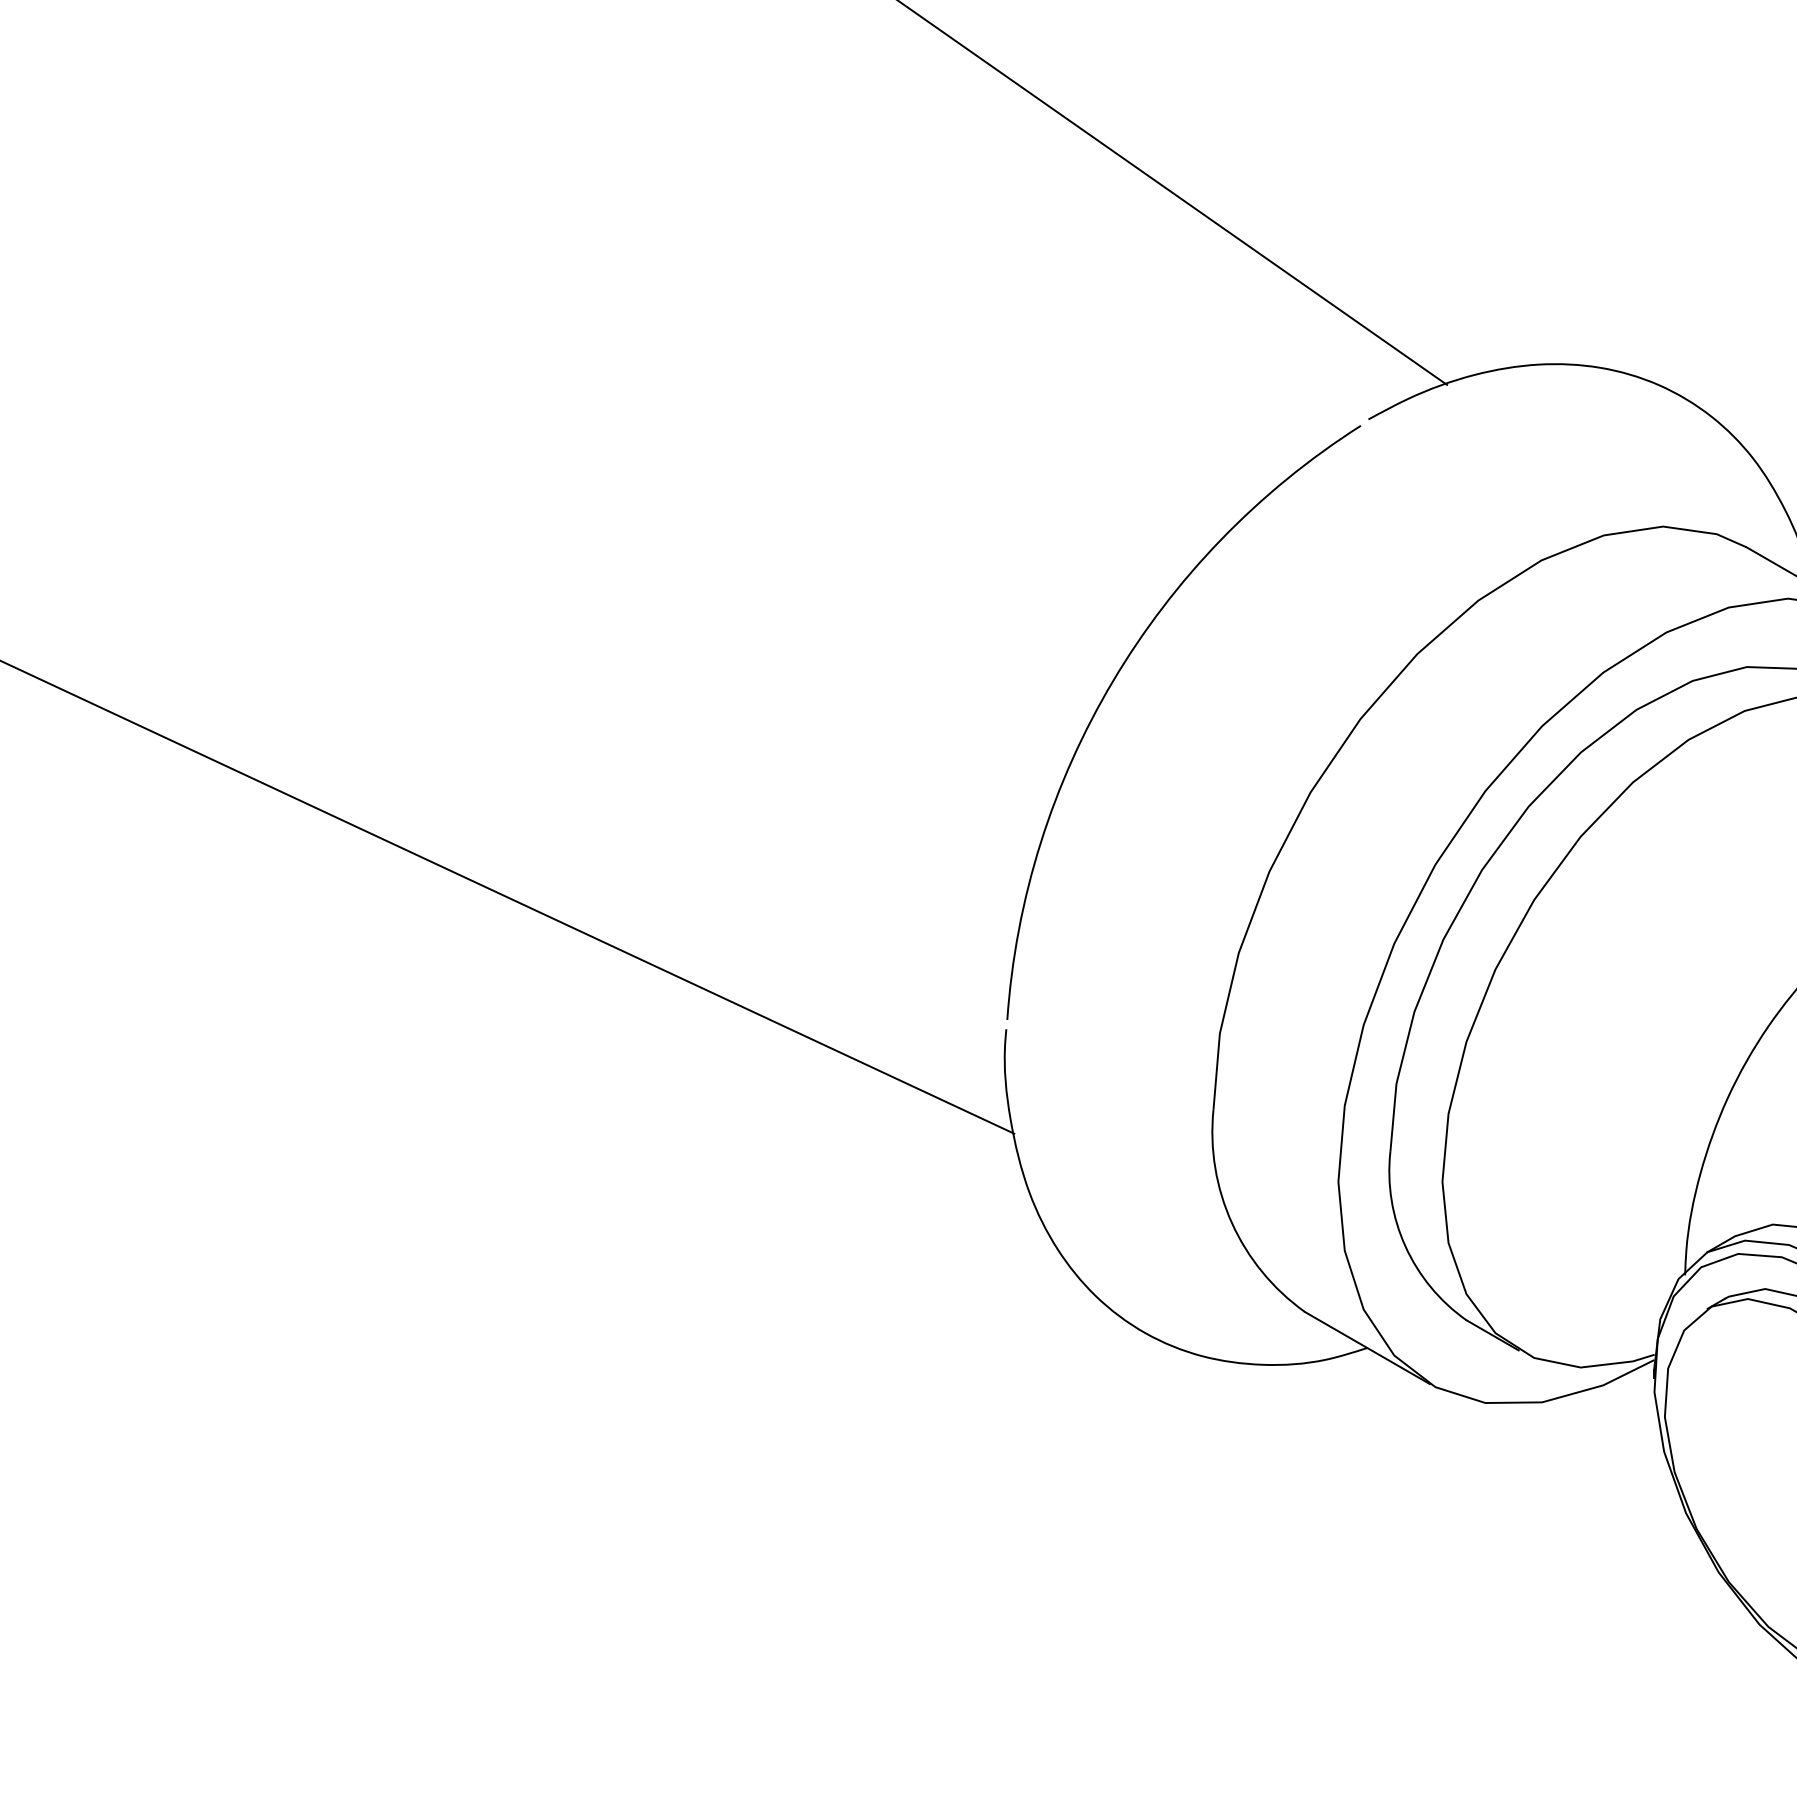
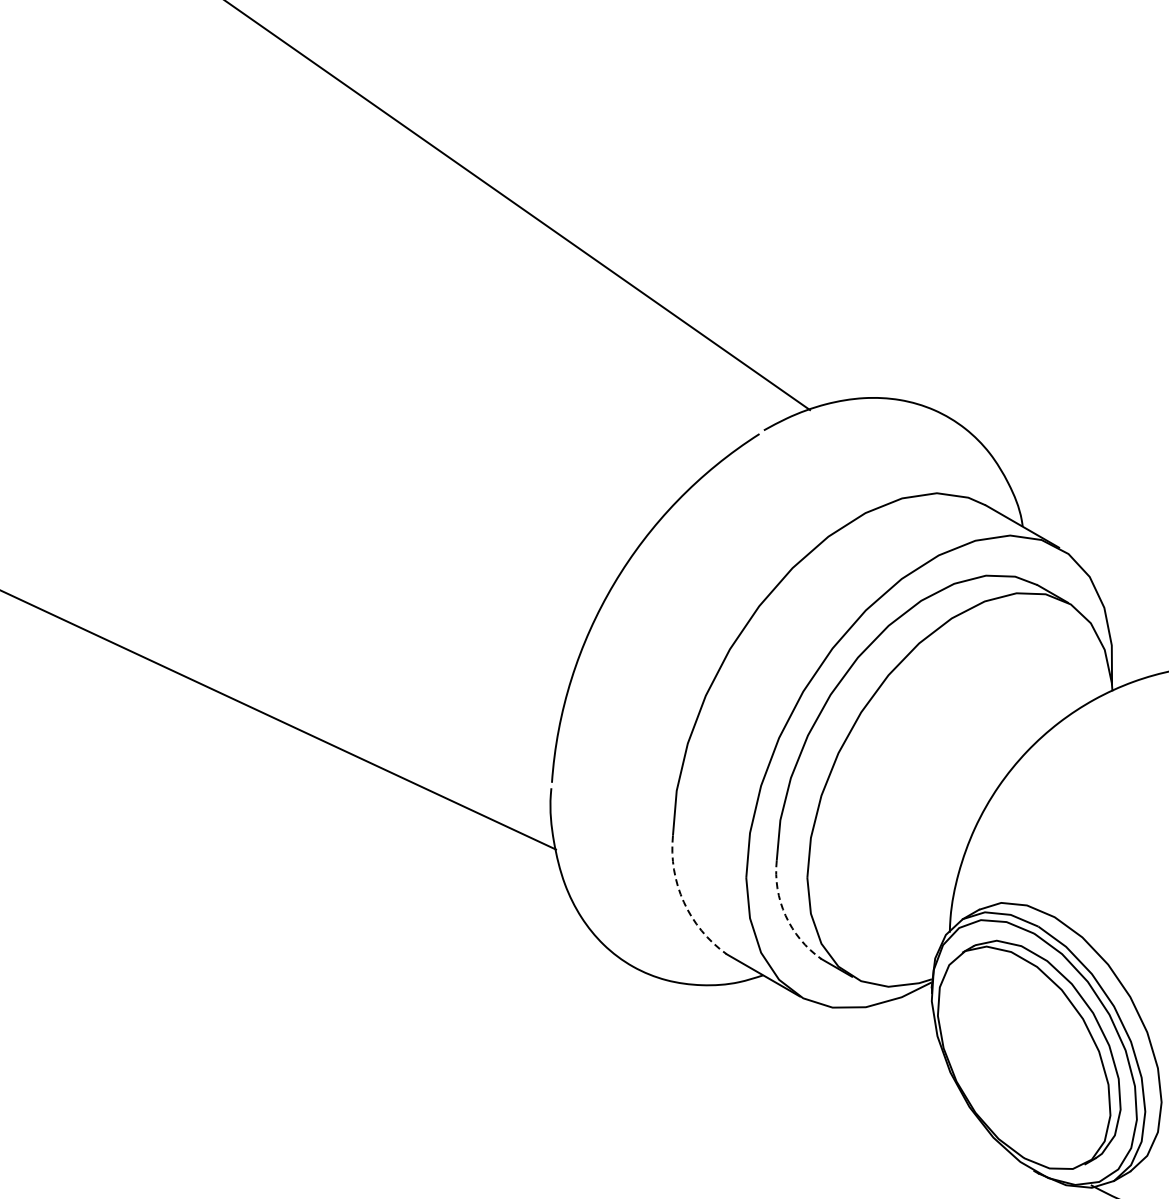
arc: (1231, 1223) -> (683, 902), solid -> dashed
arc: (1405, 1246) -> (785, 915), solid -> dashed

